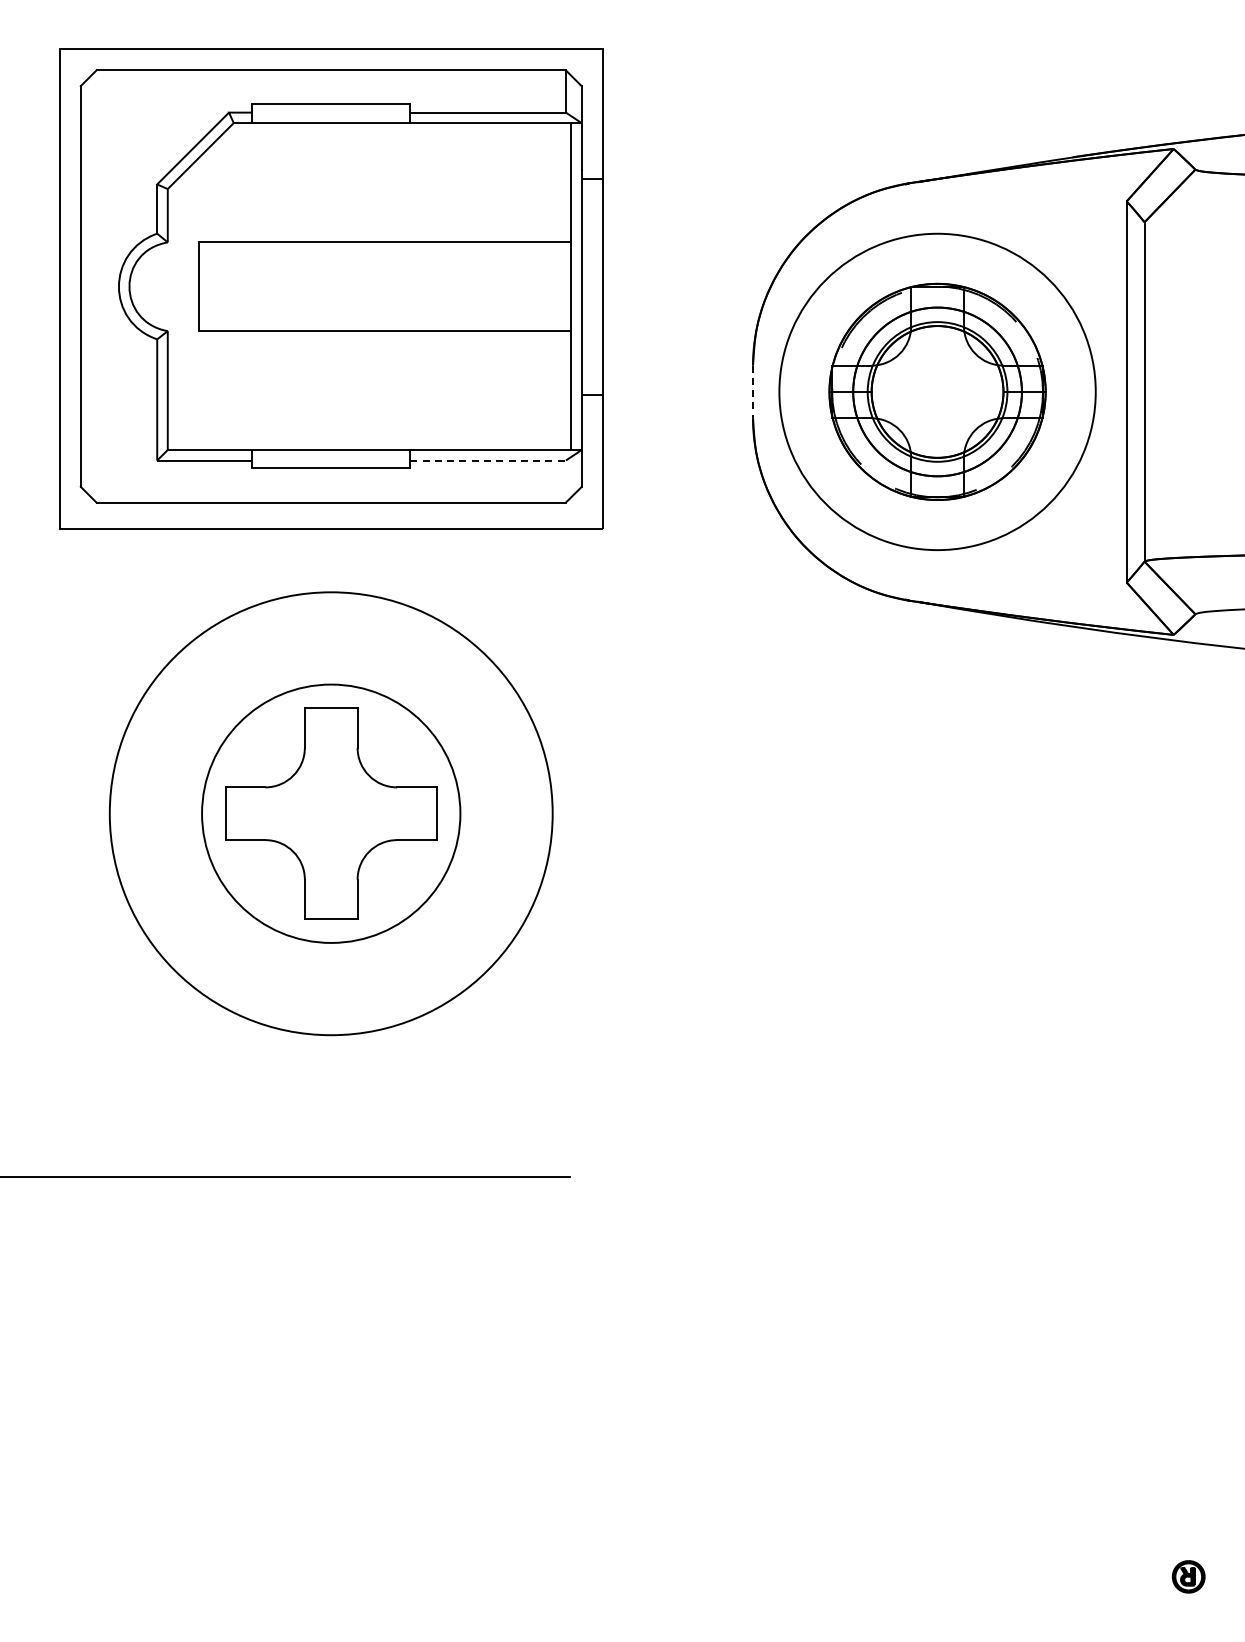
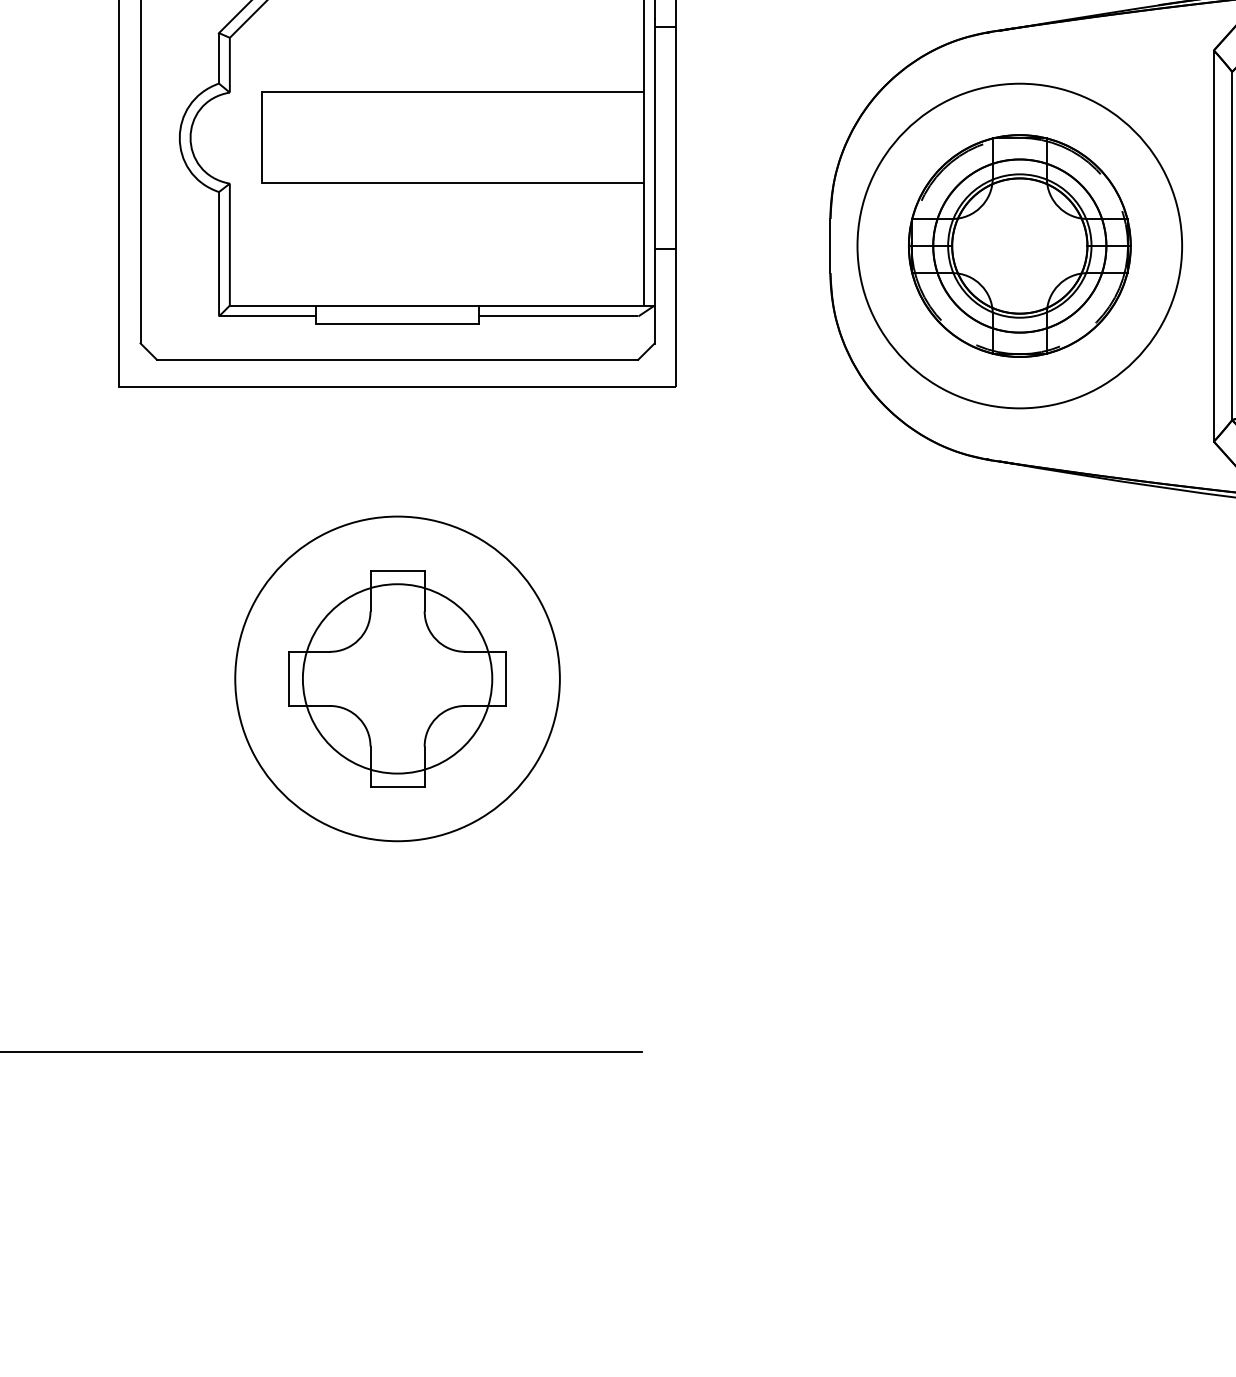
line: (753, 392) -> (830, 246), dashed -> solid
line: (488, 460) -> (558, 316), dashed -> solid
circle: (330, 813) -> (396, 678), size x0.71
circle: (331, 813) -> (397, 678), size x0.71

